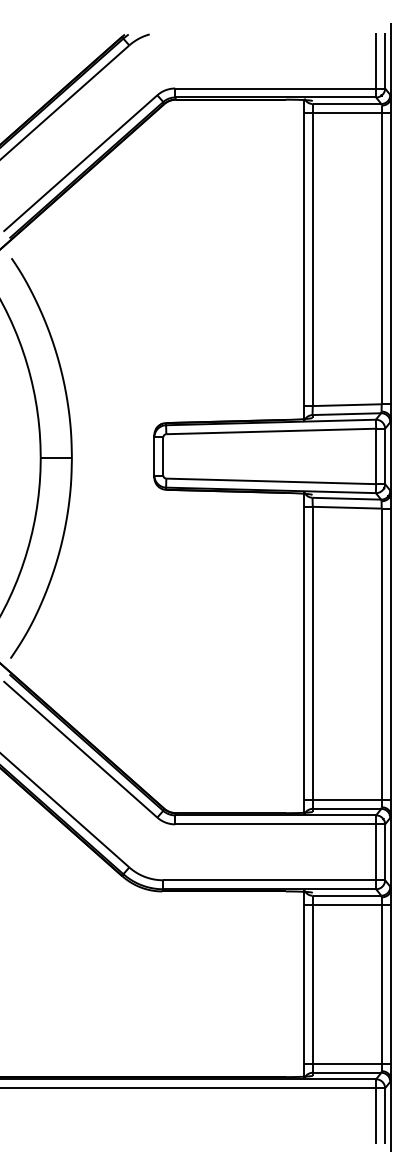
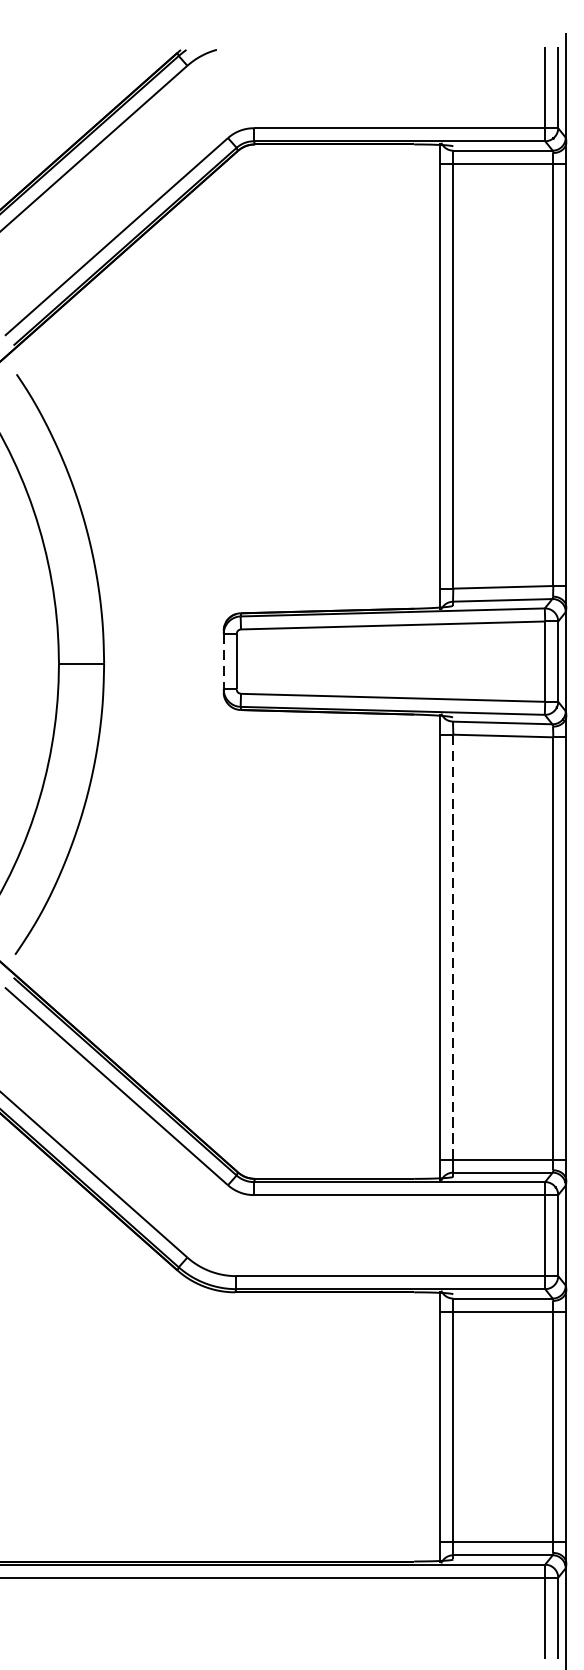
line: (154, 456) -> (223, 661), solid -> dashed
line: (312, 653) -> (452, 947), solid -> dashed

